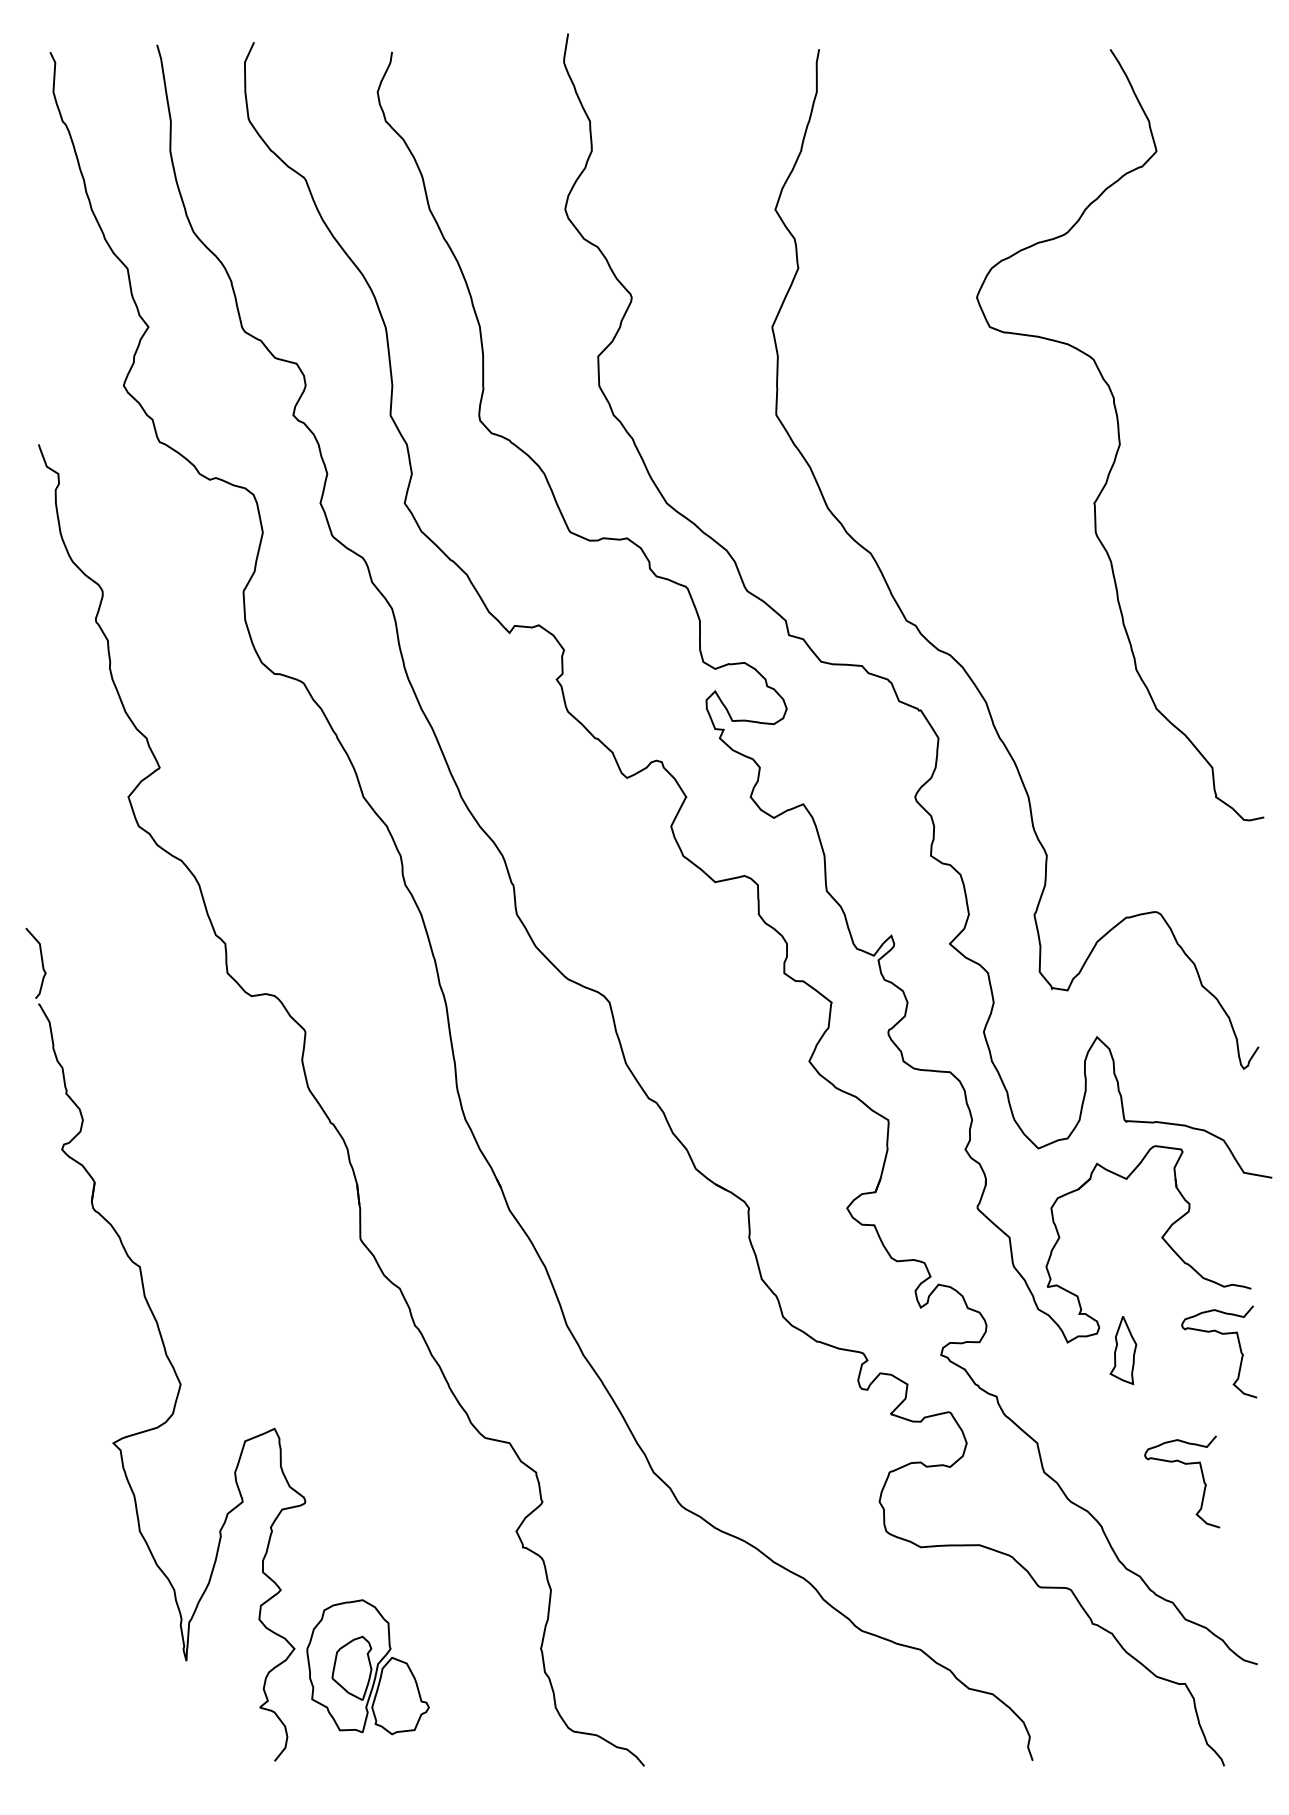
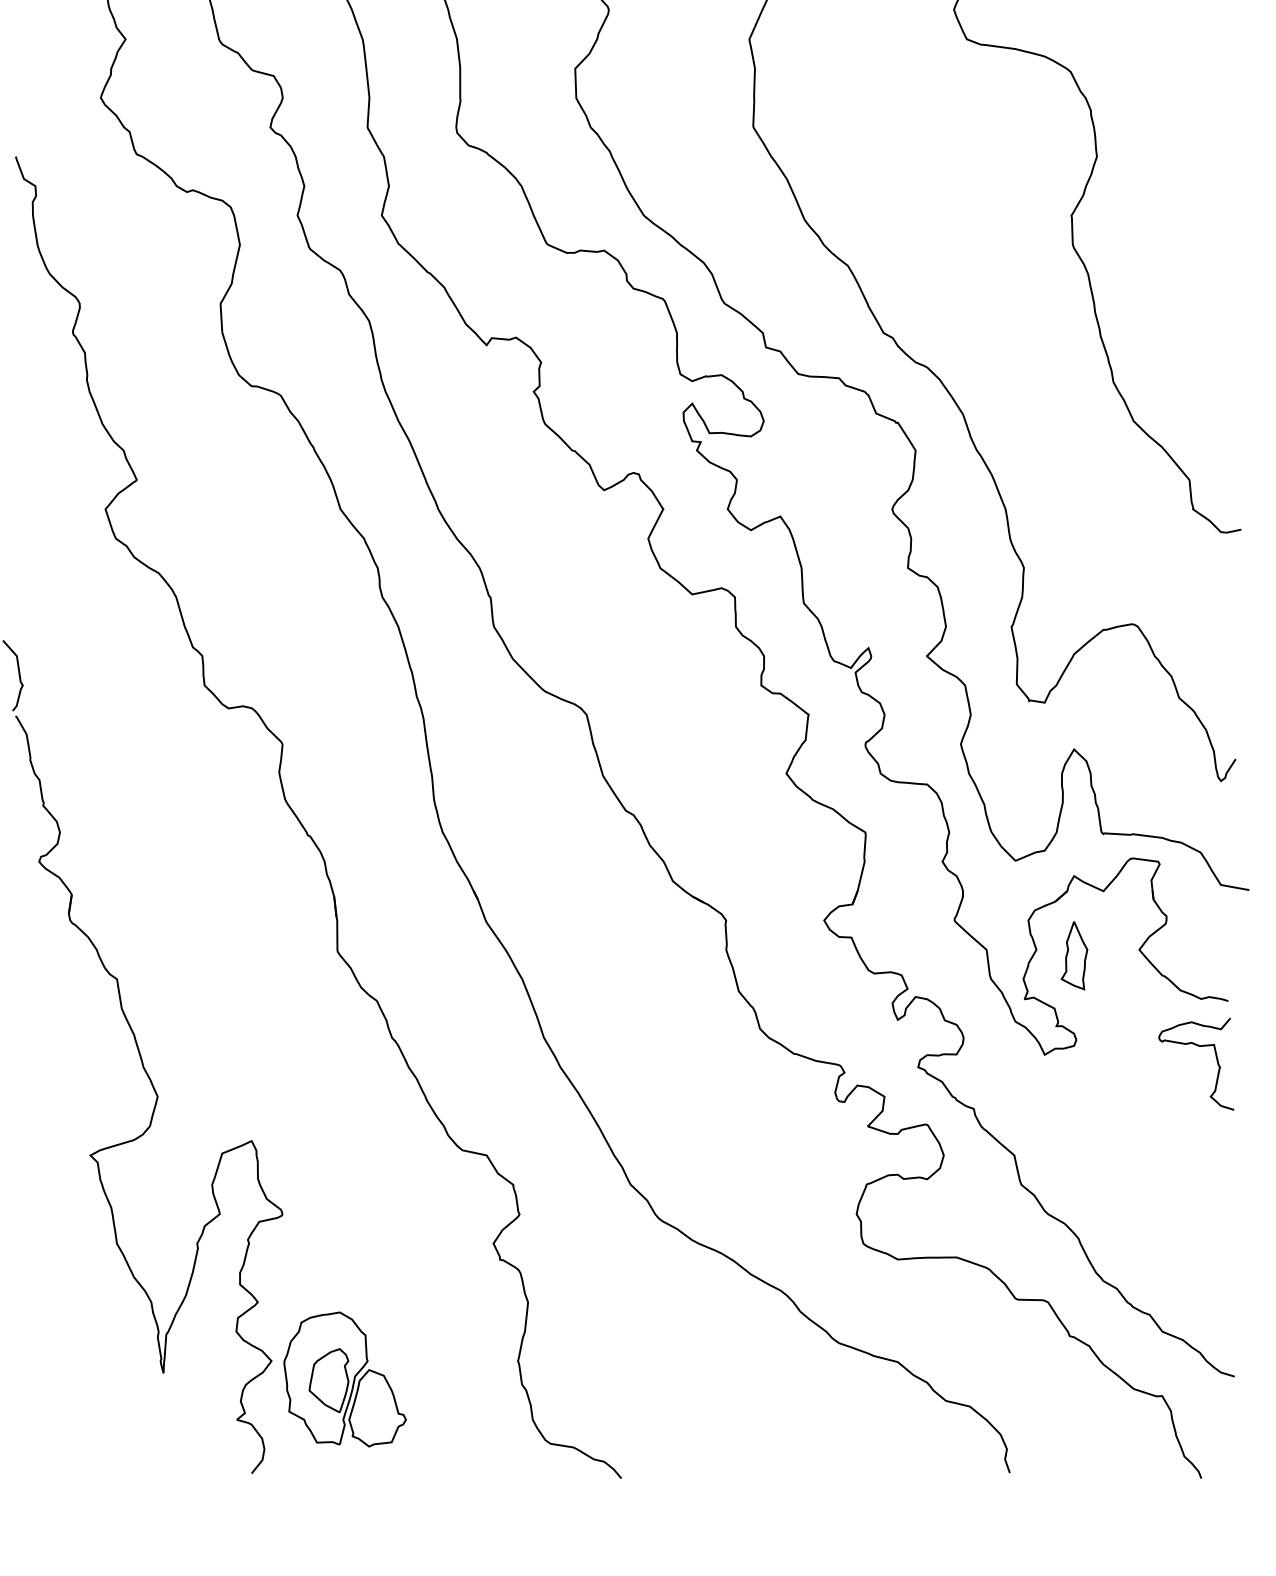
part: (1123, 1350) -> (1074, 955), moved
curve: (1184, 1464) -> (1161, 1176), removed

